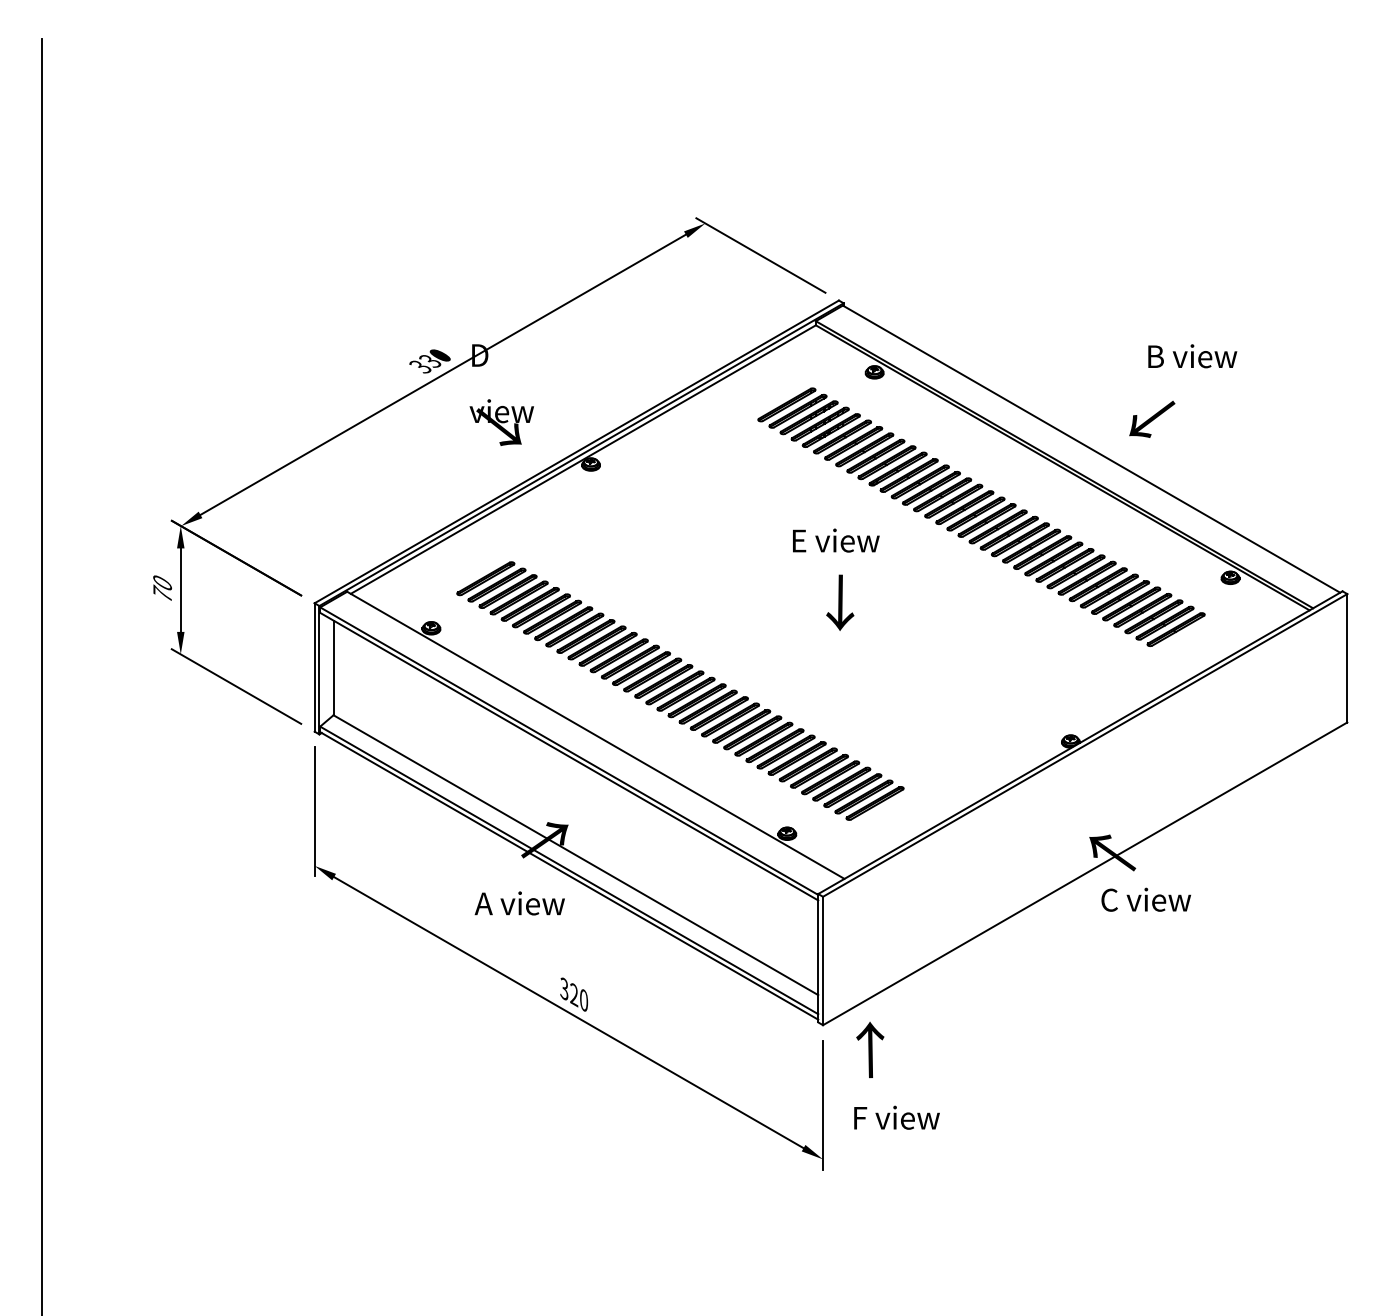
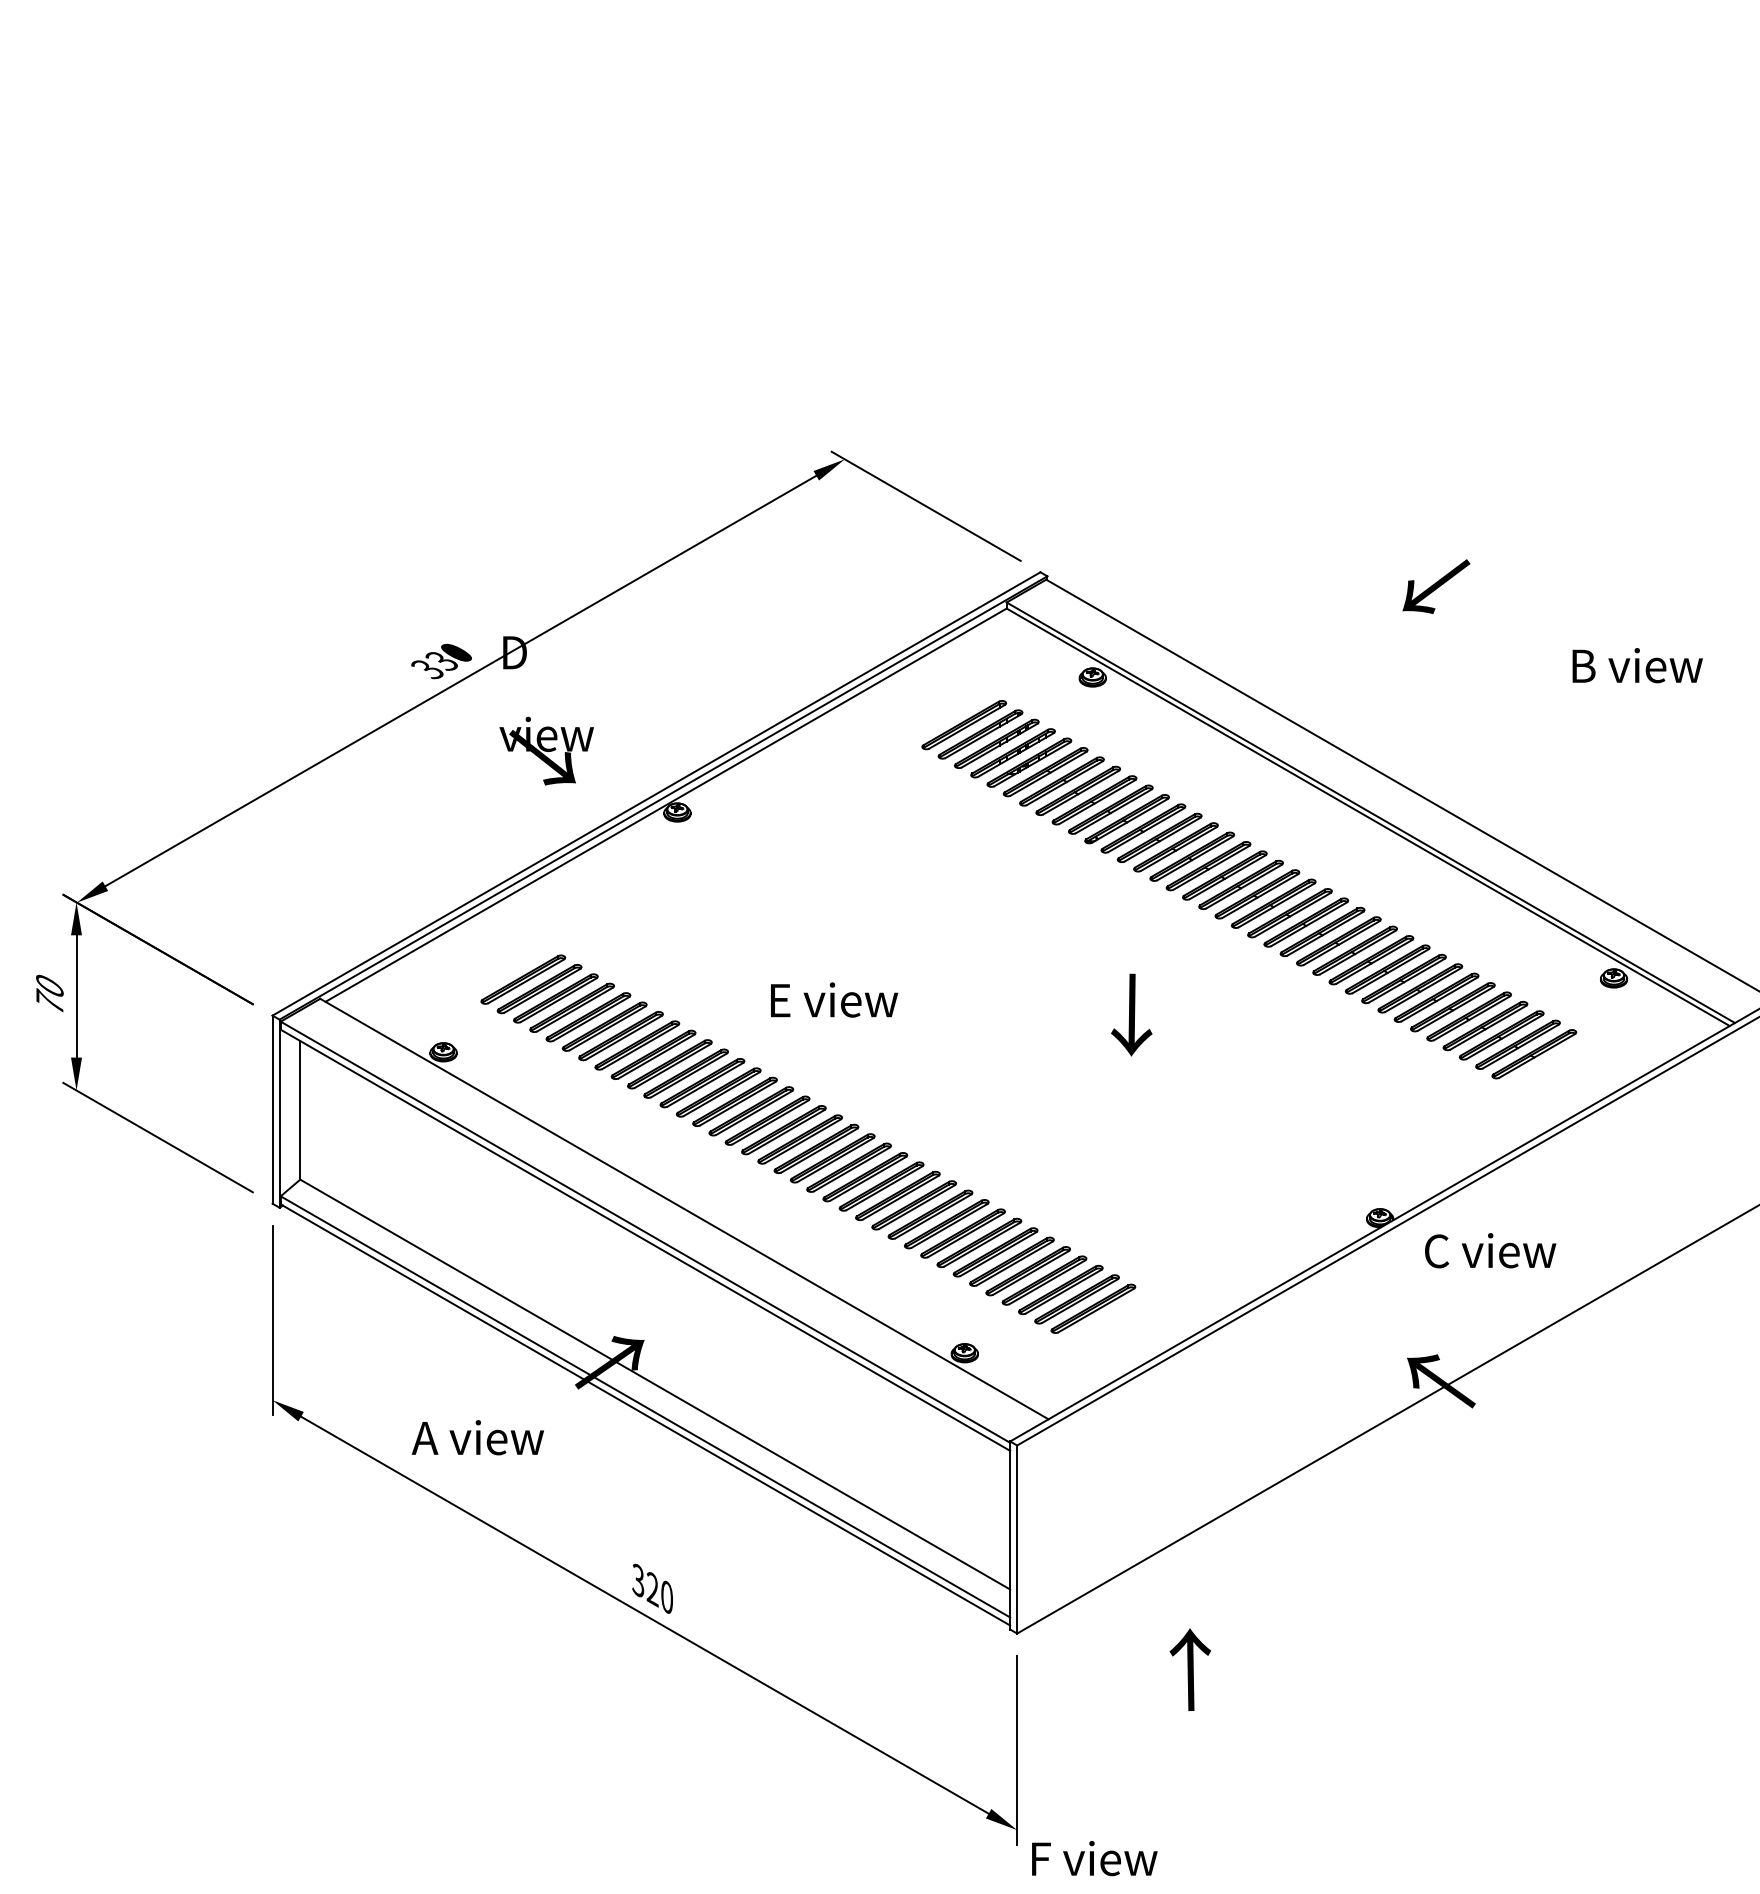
text: (1192, 356) -> (1637, 665), moved
text: (1152, 418) -> (1436, 585), moved
text: (836, 540) -> (834, 999), moved
text: (840, 602) -> (1132, 1014), moved
text: (1145, 899) -> (1489, 1250), moved
text: (519, 903) -> (477, 1437), moved
text: (870, 1049) -> (1190, 1669), moved
text: (896, 1117) -> (1093, 1858), moved

